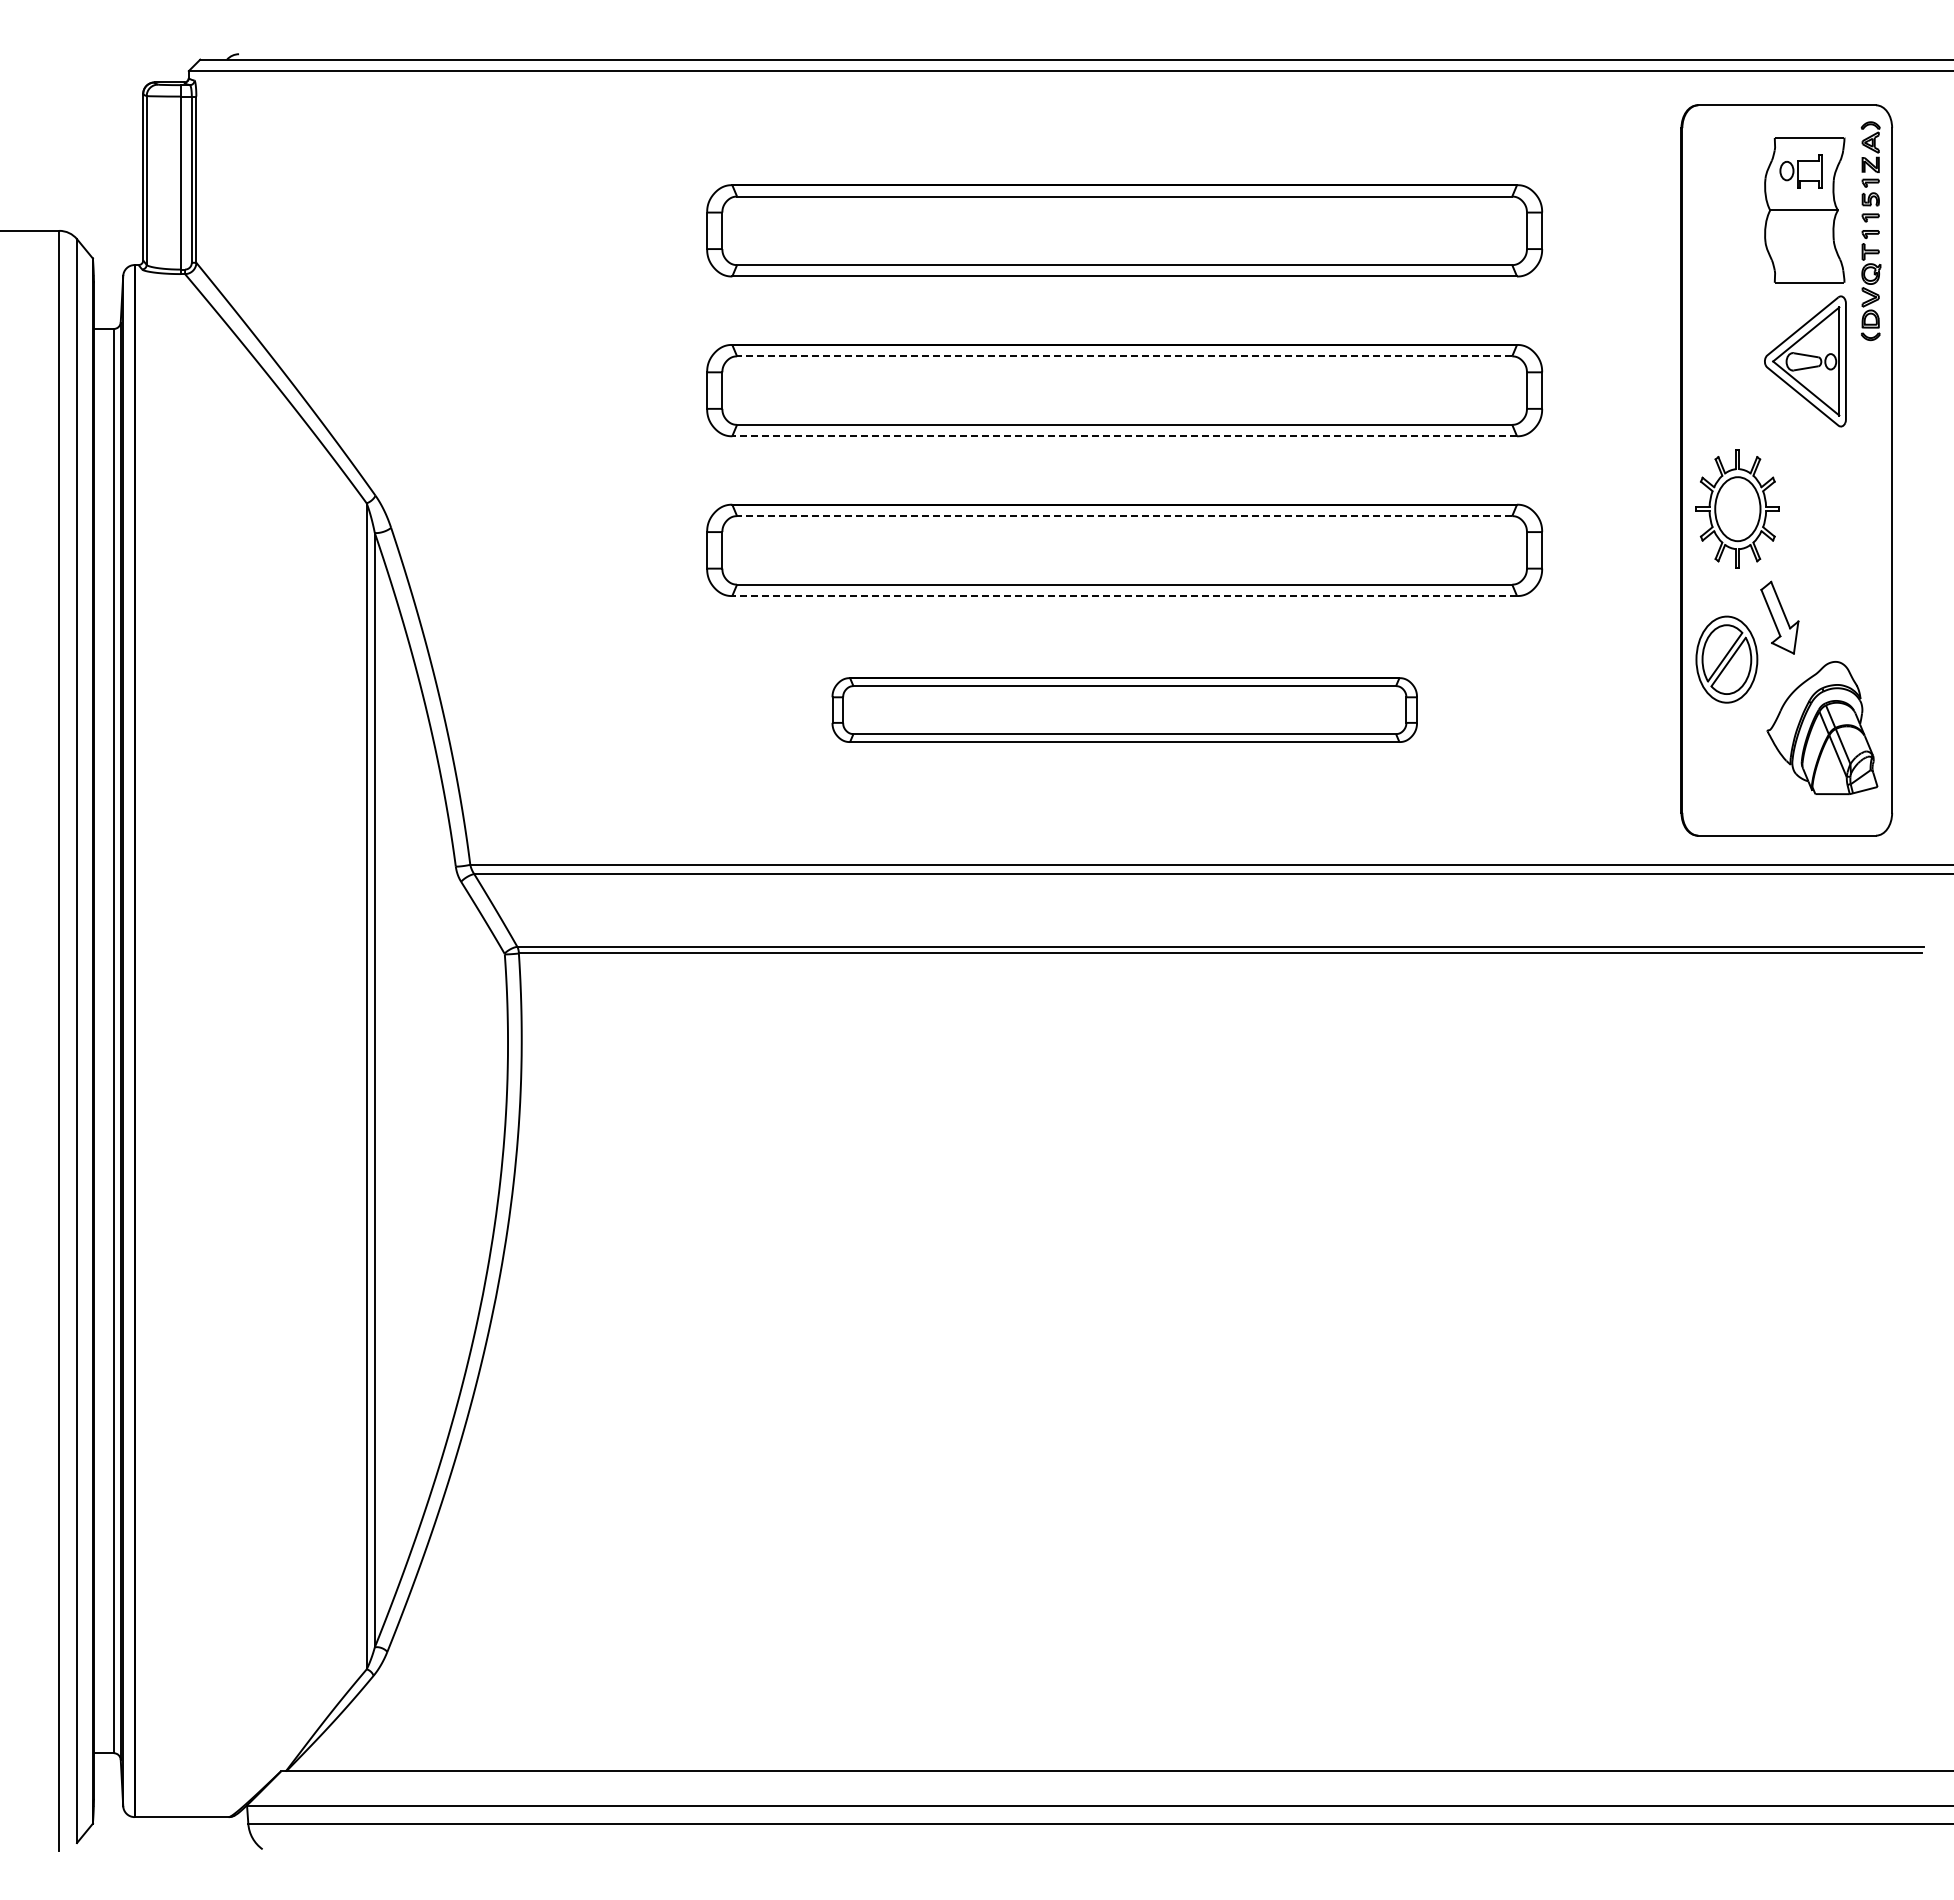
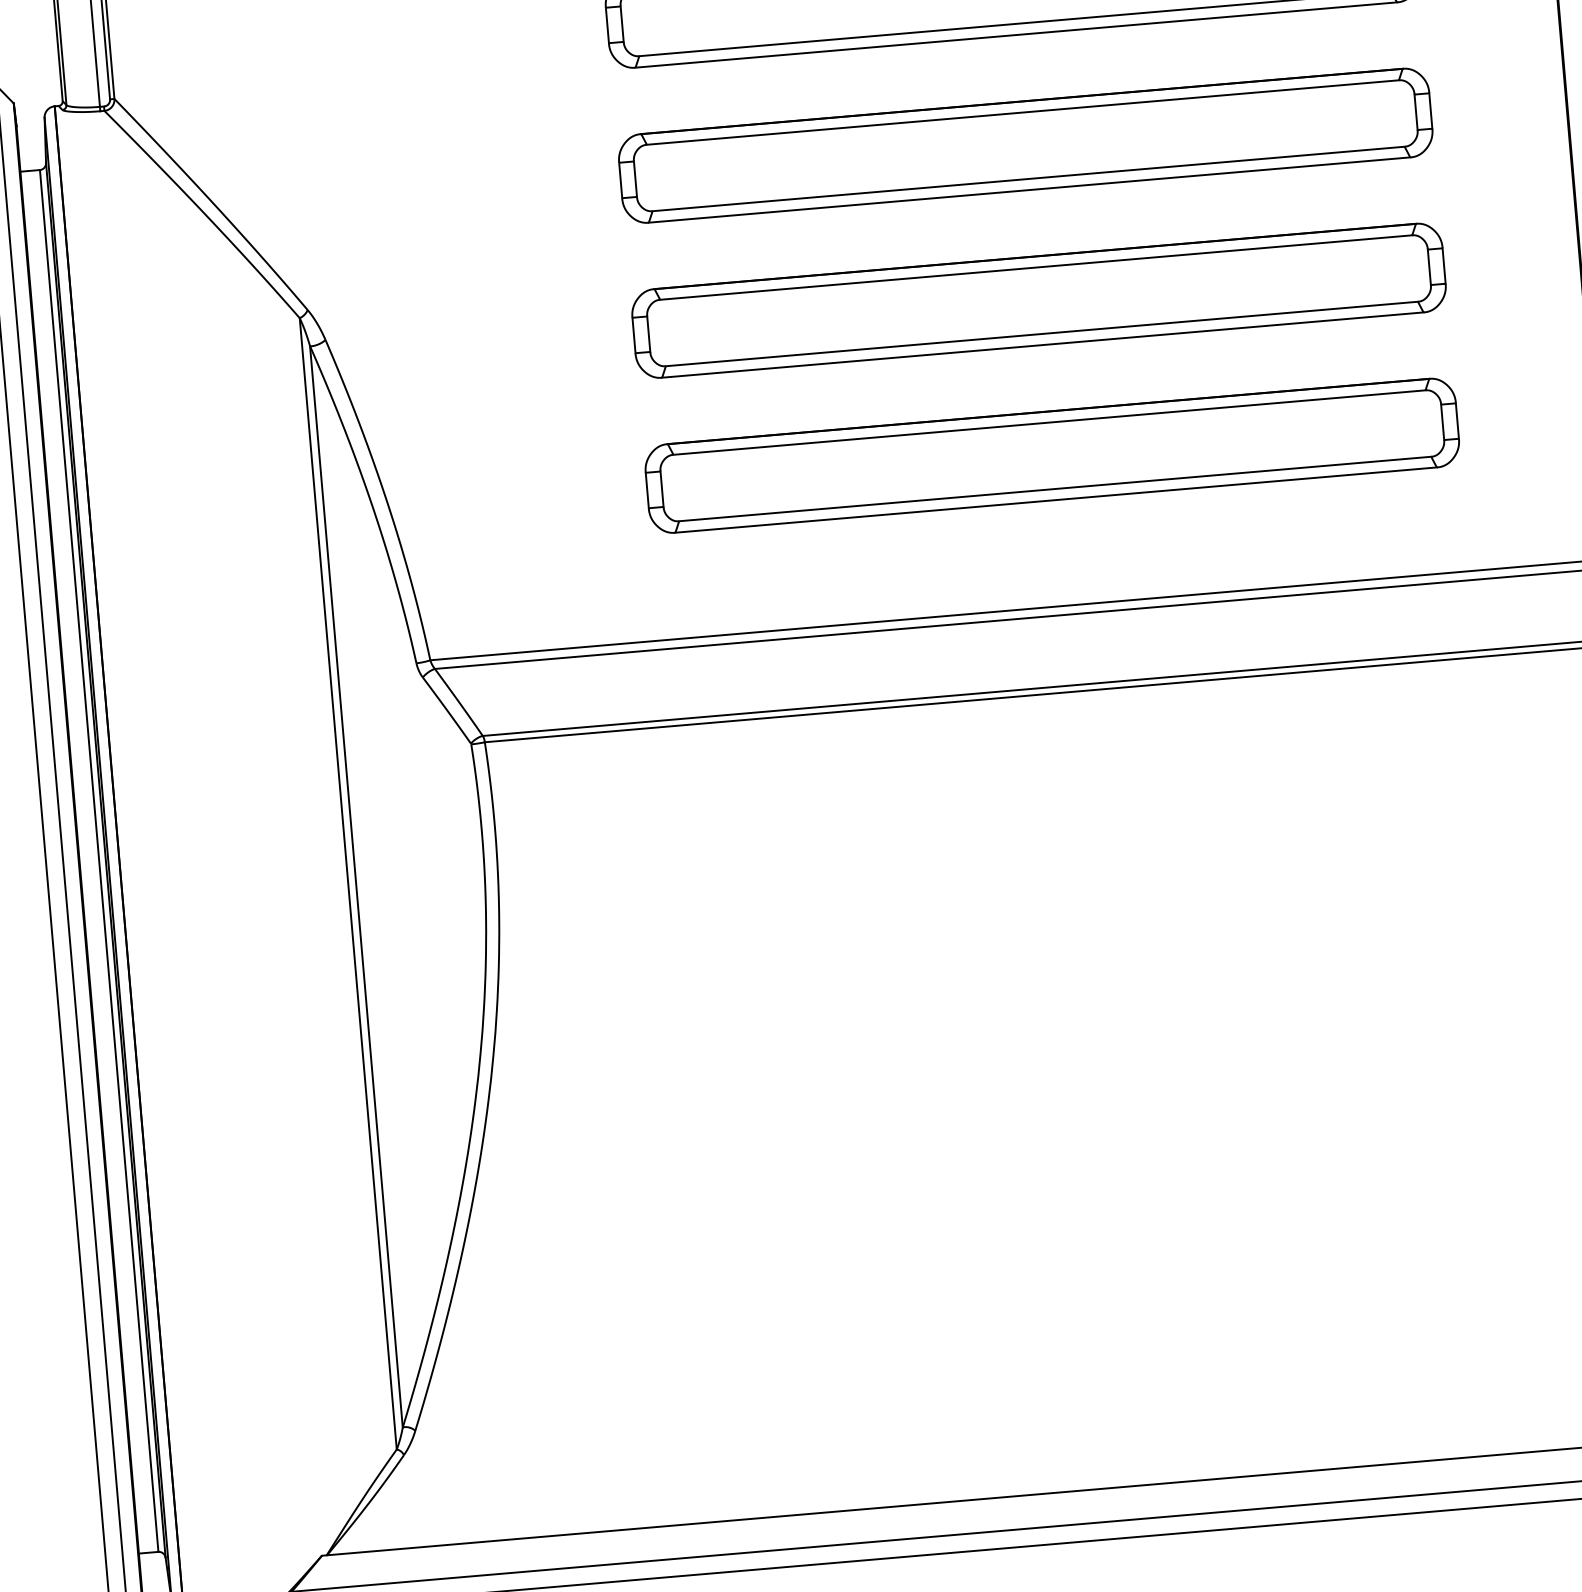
line: (1124, 356) -> (1022, 112), dashed -> solid
line: (1124, 436) -> (1029, 190), dashed -> solid
line: (1124, 516) -> (1036, 267), dashed -> solid
line: (1124, 596) -> (1042, 345), dashed -> solid
part: (1124, 709) -> (1052, 455), size x1.43

